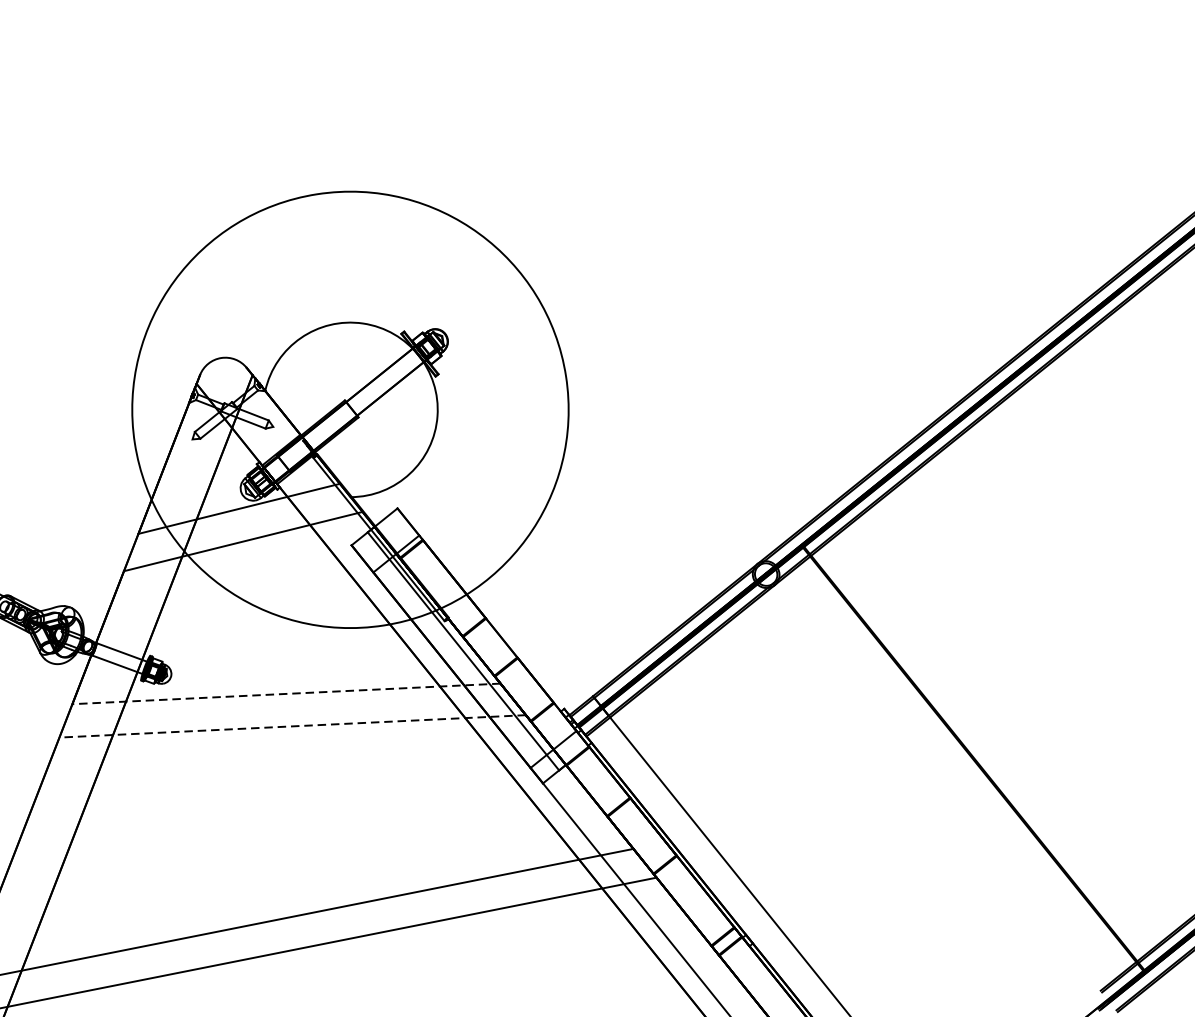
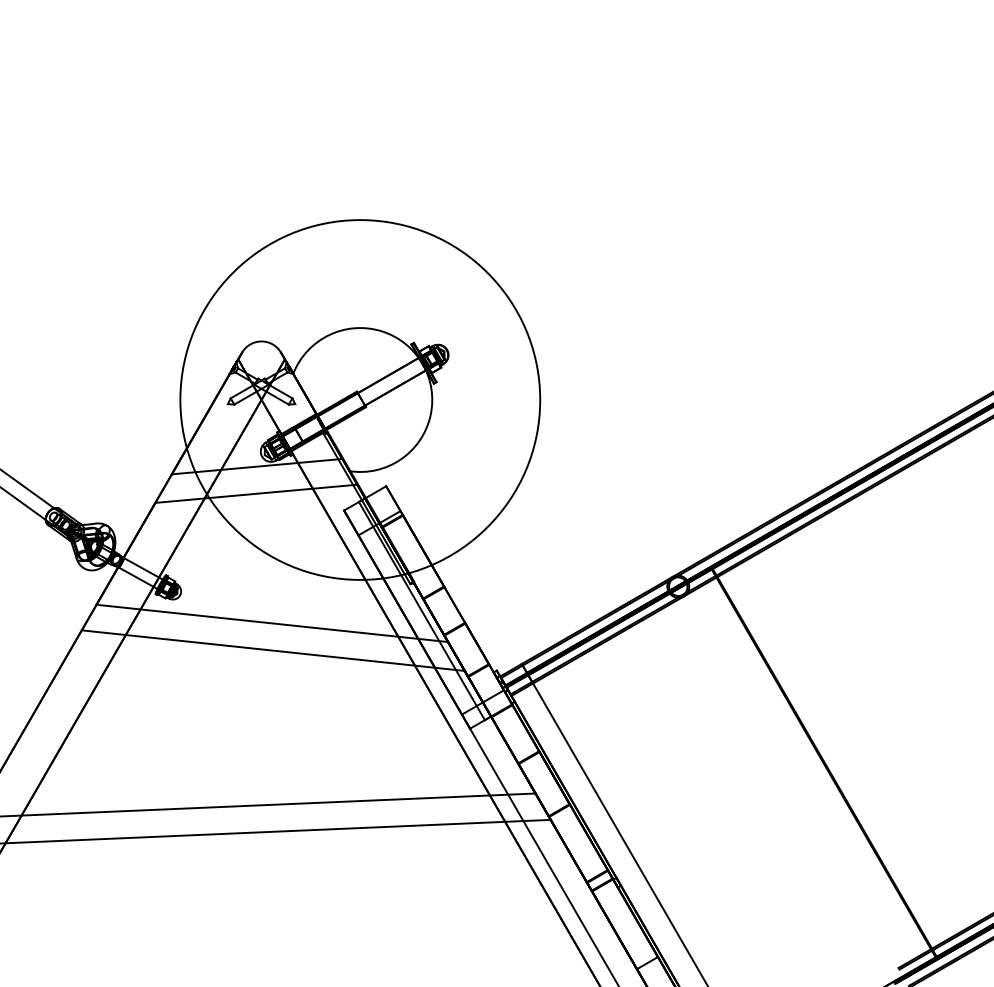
line: (286, 693) -> (272, 623), dashed -> solid
line: (292, 726) -> (273, 650), dashed -> solid

